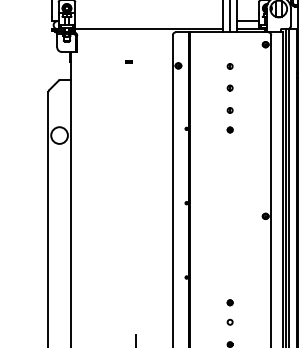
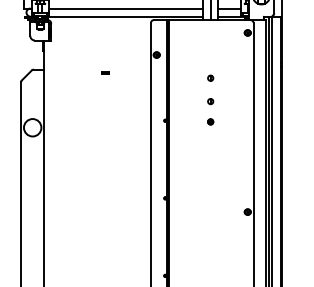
line: (149, 21) -> (126, 8), added
part: (128, 61) -> (104, 72), moved
part: (229, 66) -> (210, 55), removed

